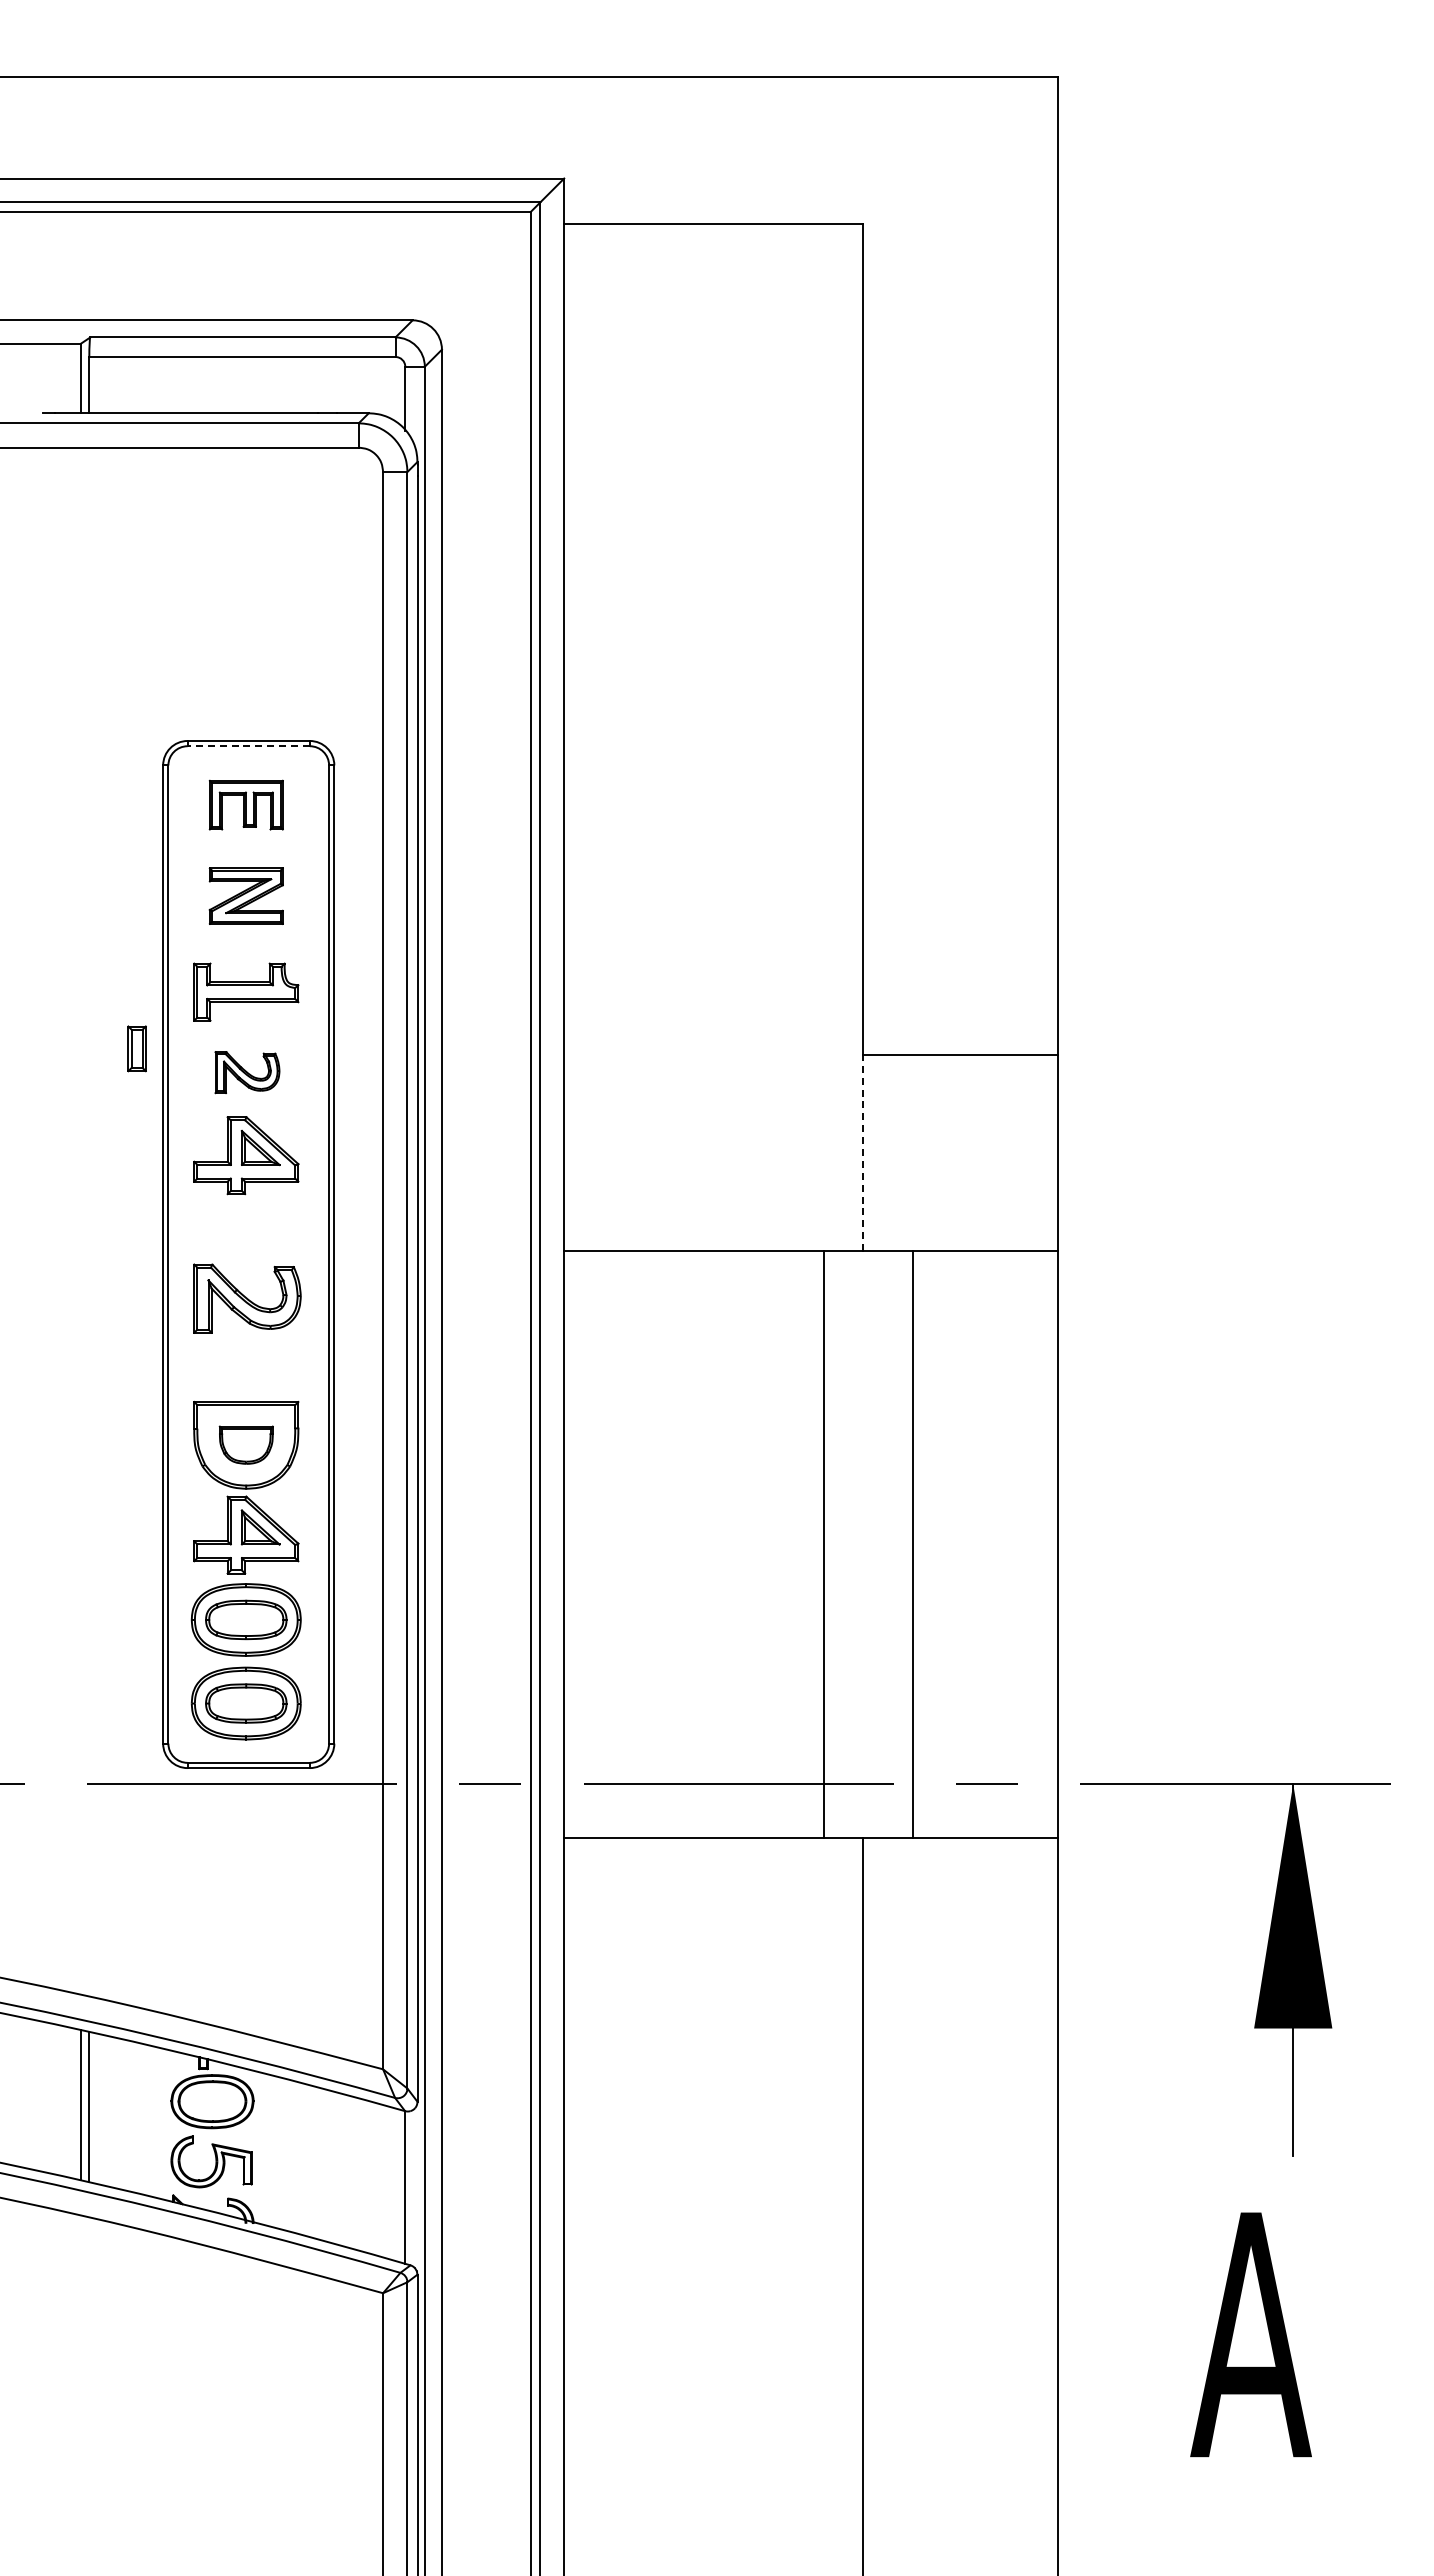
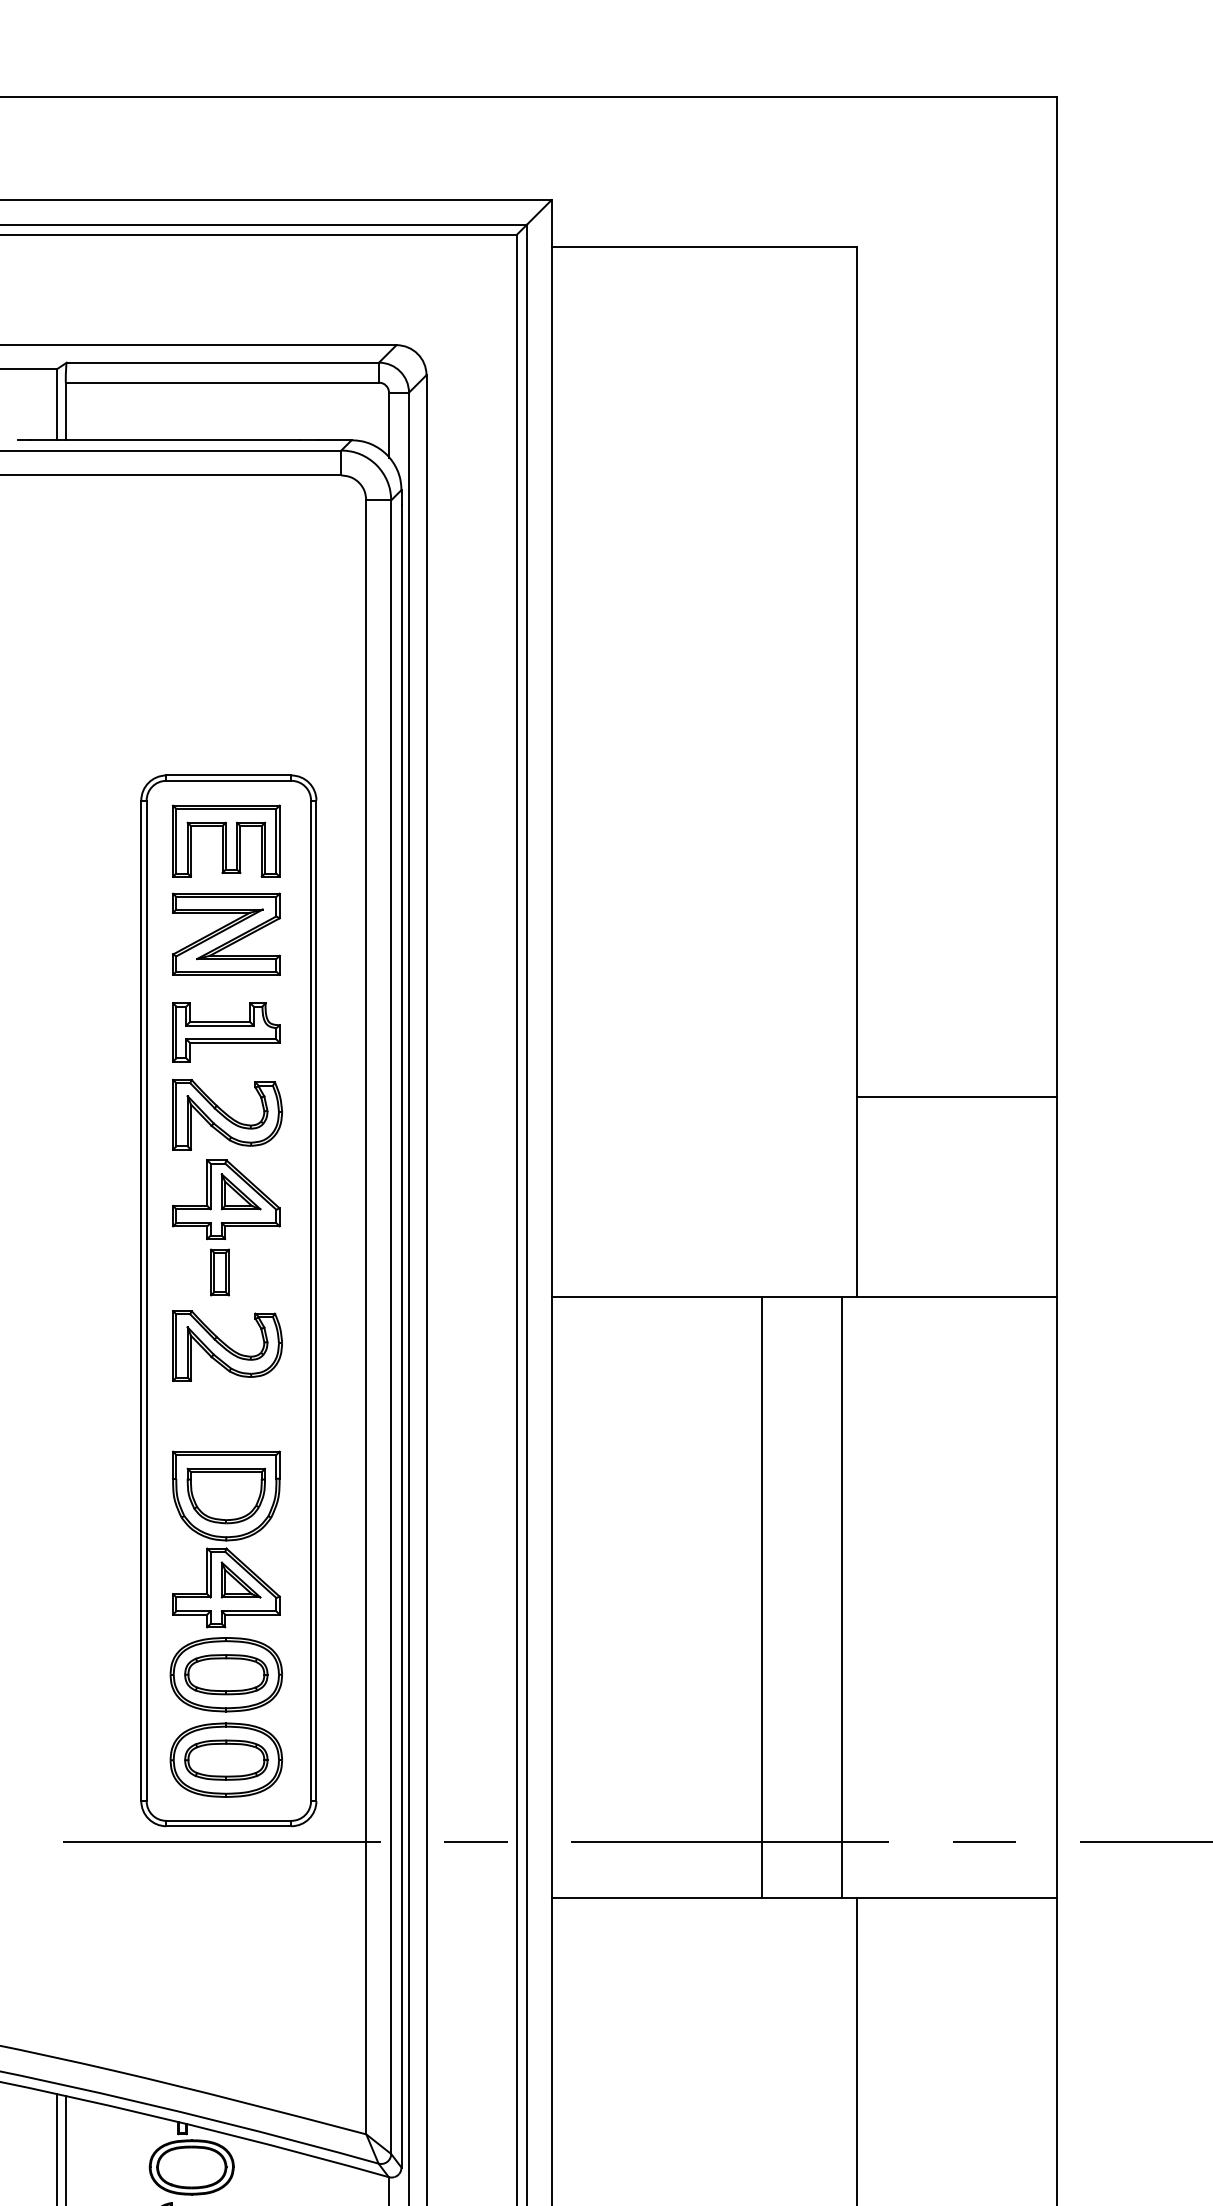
line: (248, 746) -> (228, 781), dashed -> solid
part: (246, 804) -> (226, 840), size x1.43
part: (246, 895) -> (226, 933), size x1.43
part: (136, 1048) -> (219, 1272), moved
part: (247, 1072) -> (227, 1114), size x1.67
line: (862, 1153) -> (856, 1197), dashed -> solid
part: (246, 1444) -> (226, 1495), size x1.43
line: (823, 1544) -> (761, 1597), moved
line: (912, 1544) -> (841, 1597), moved

